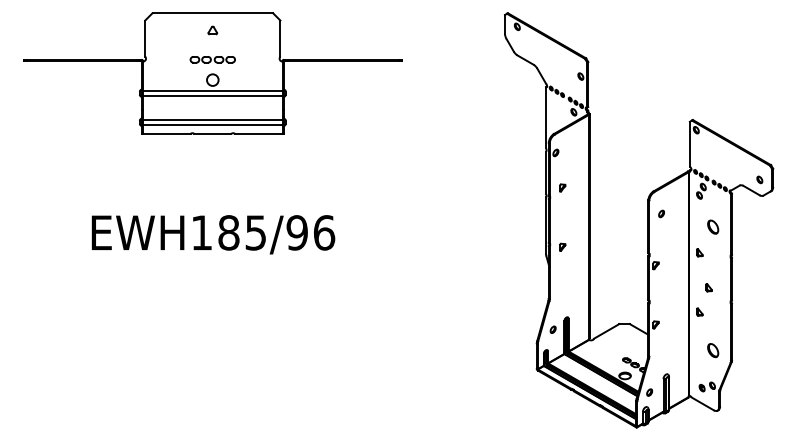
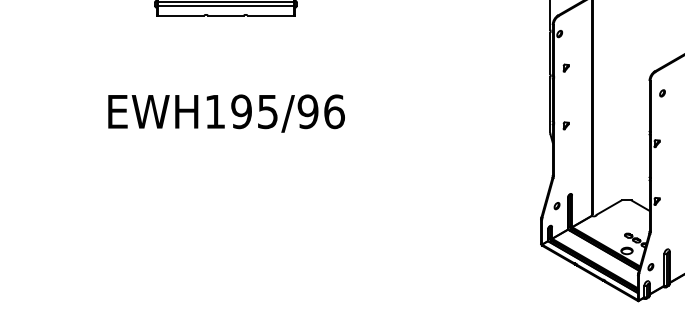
text: (228, 232) -> (241, 111), EWH185/96 -> EWH195/96

